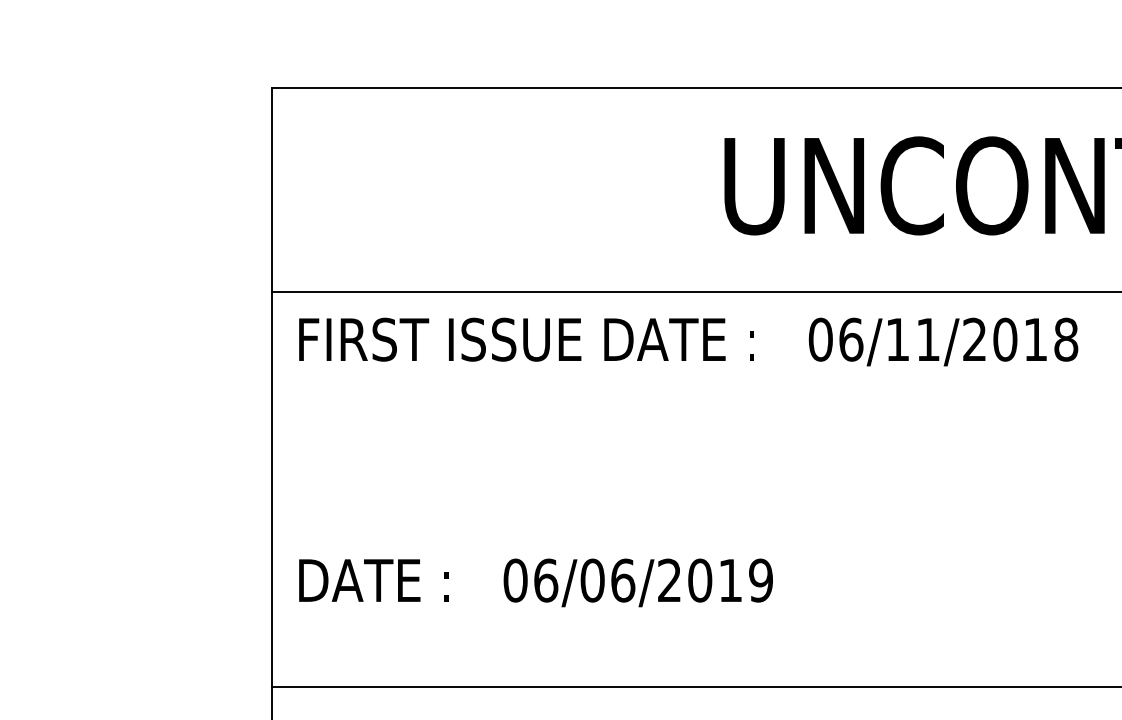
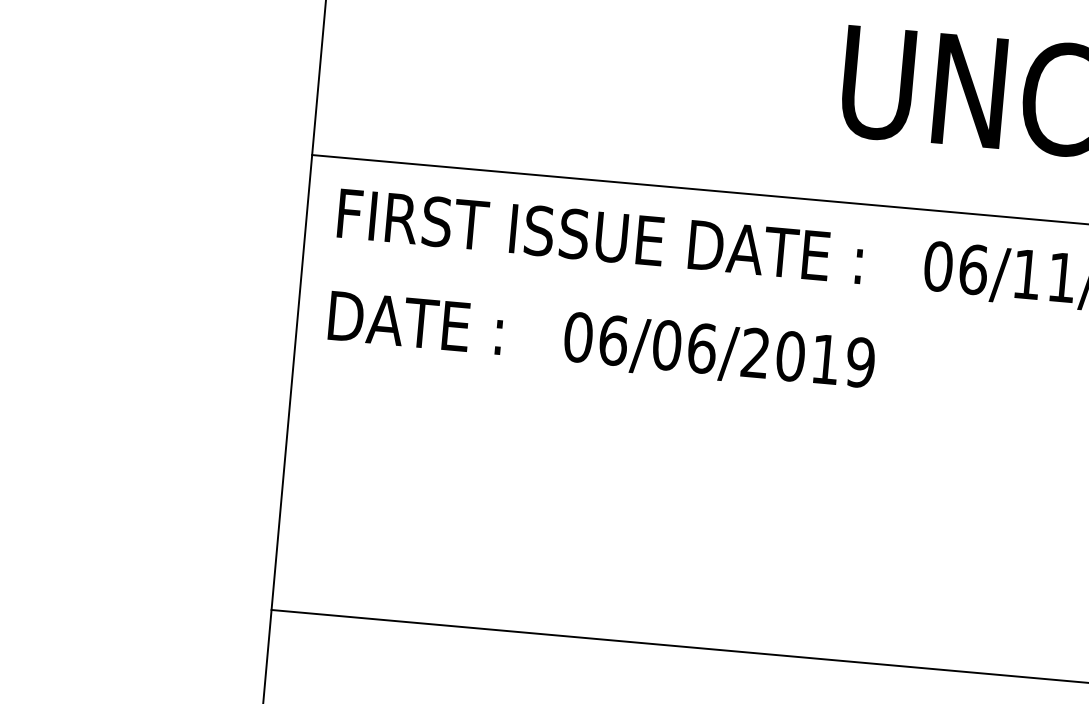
text: (535, 582) -> (601, 341), moved

